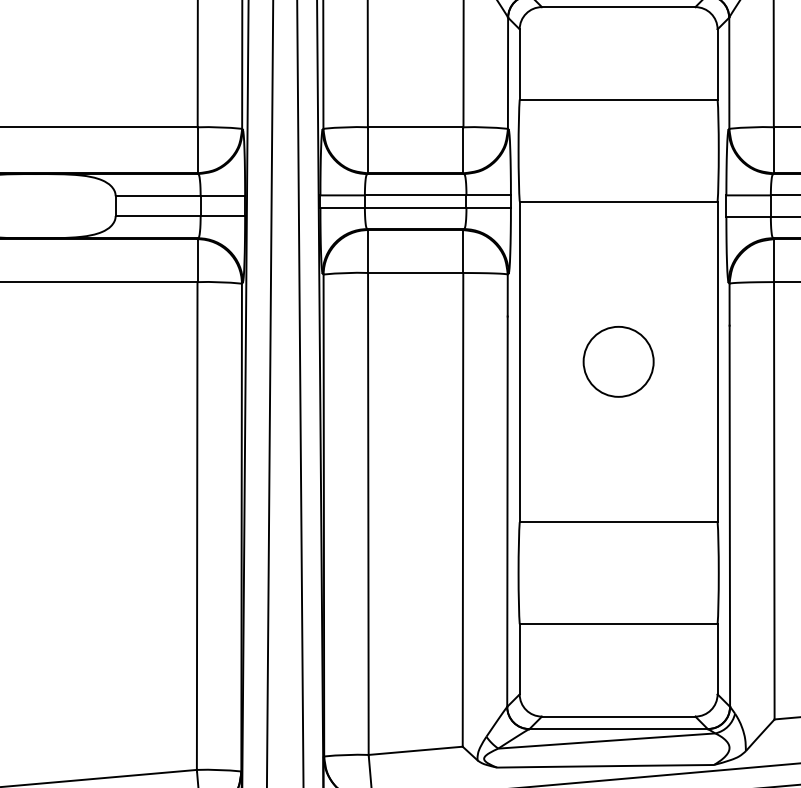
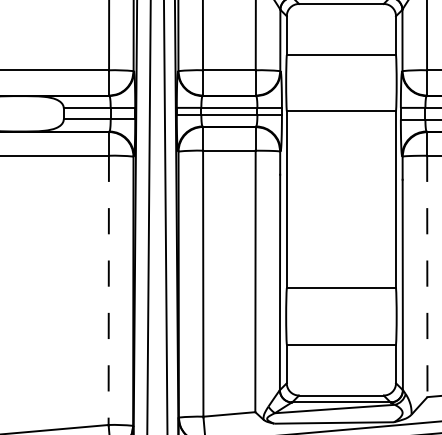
circle: (618, 361) -> (341, 199), removed
line: (774, 500) -> (427, 276), solid -> dashed
line: (196, 526) -> (108, 290), solid -> dashed

